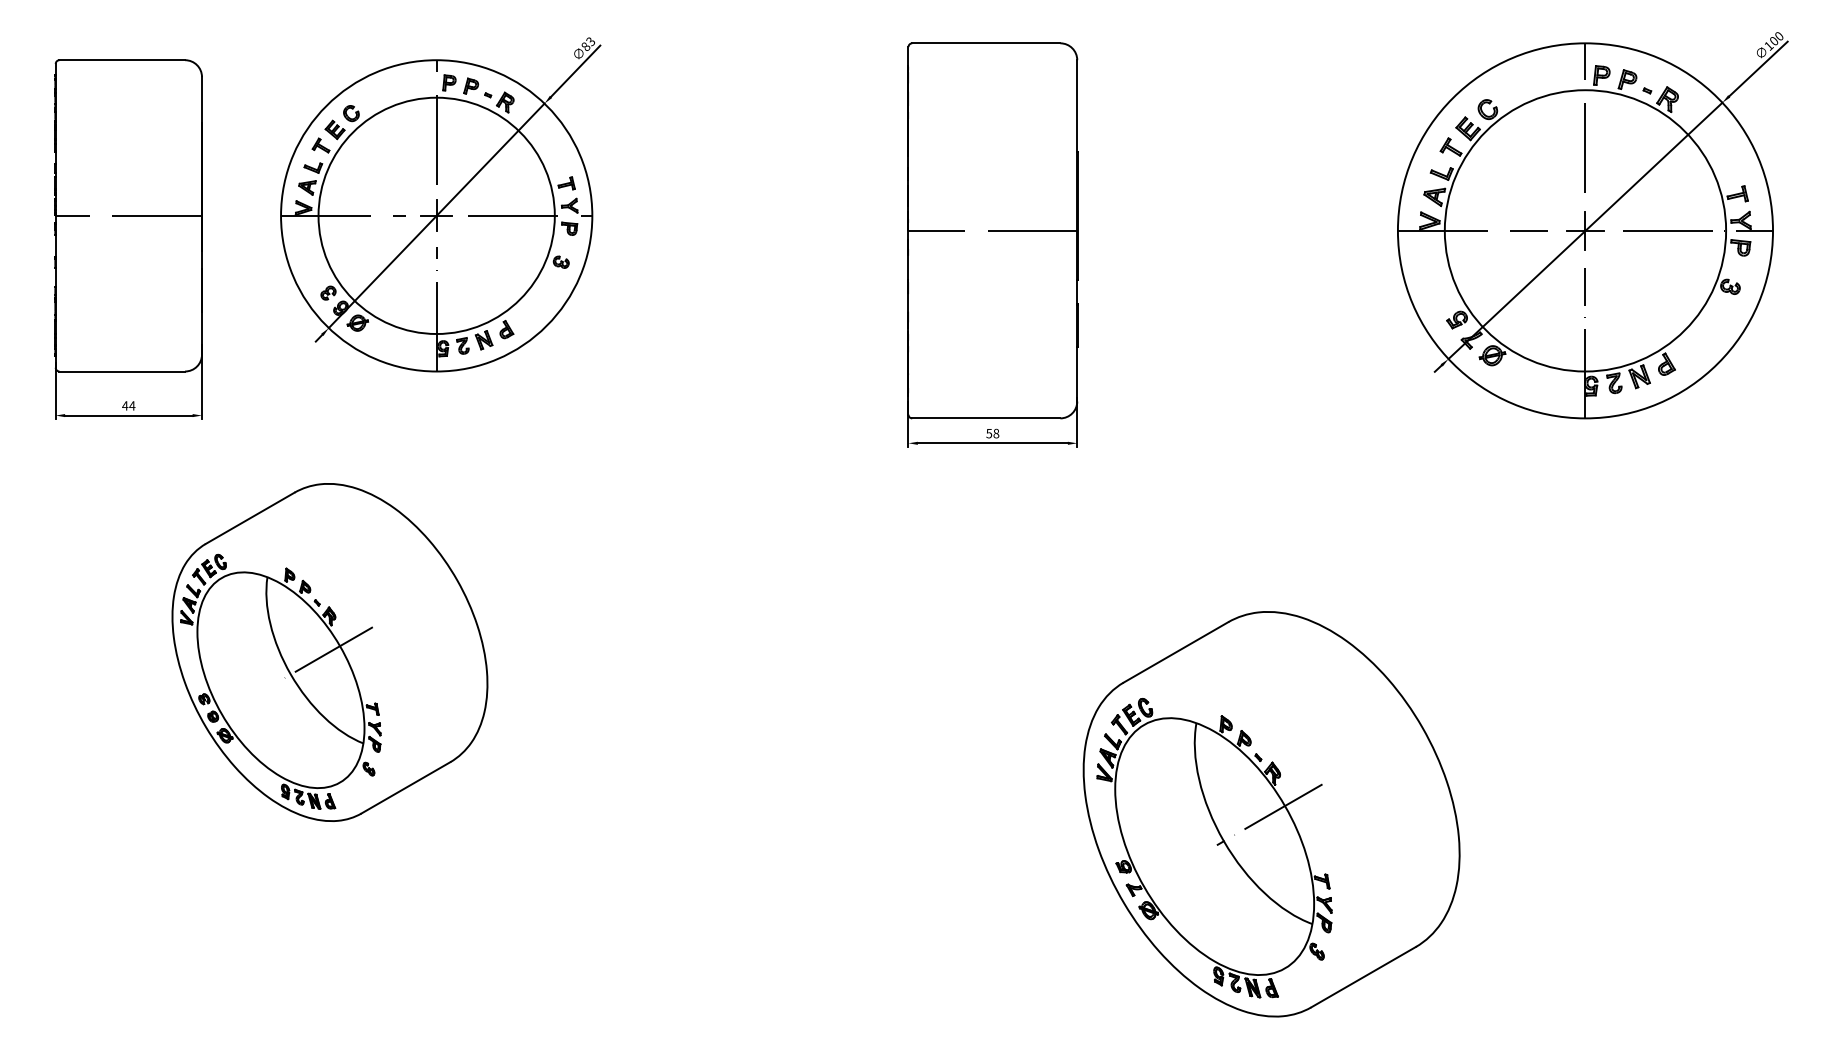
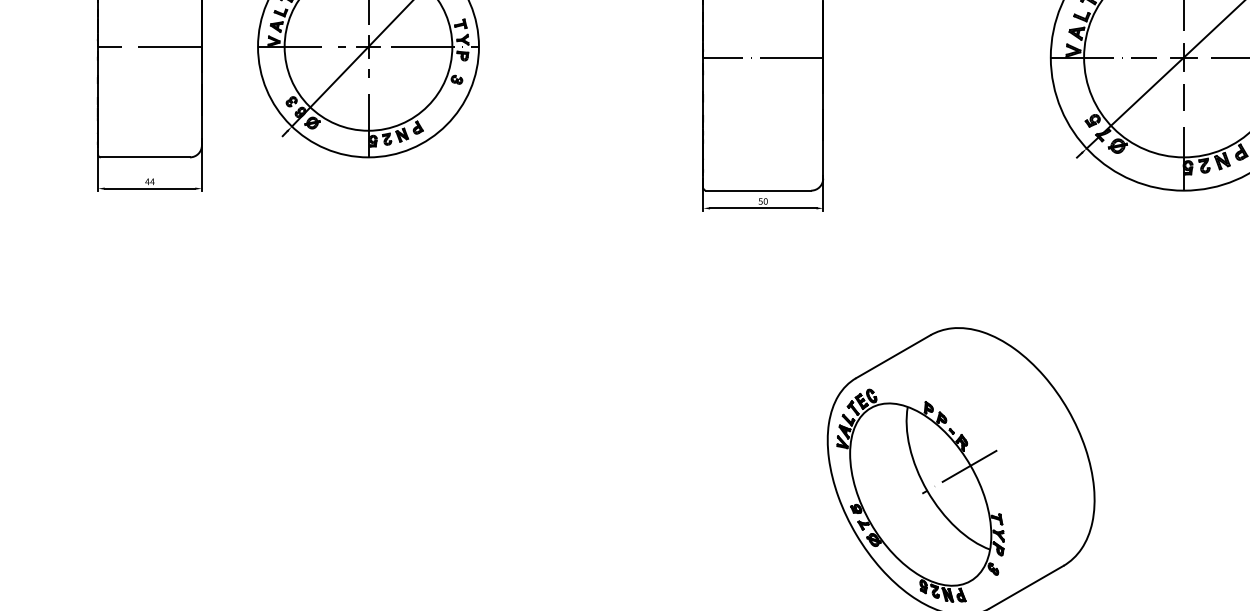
text: (996, 433) -> (765, 201), 58 -> 50
part: (329, 652) -> (292, 356), removed

